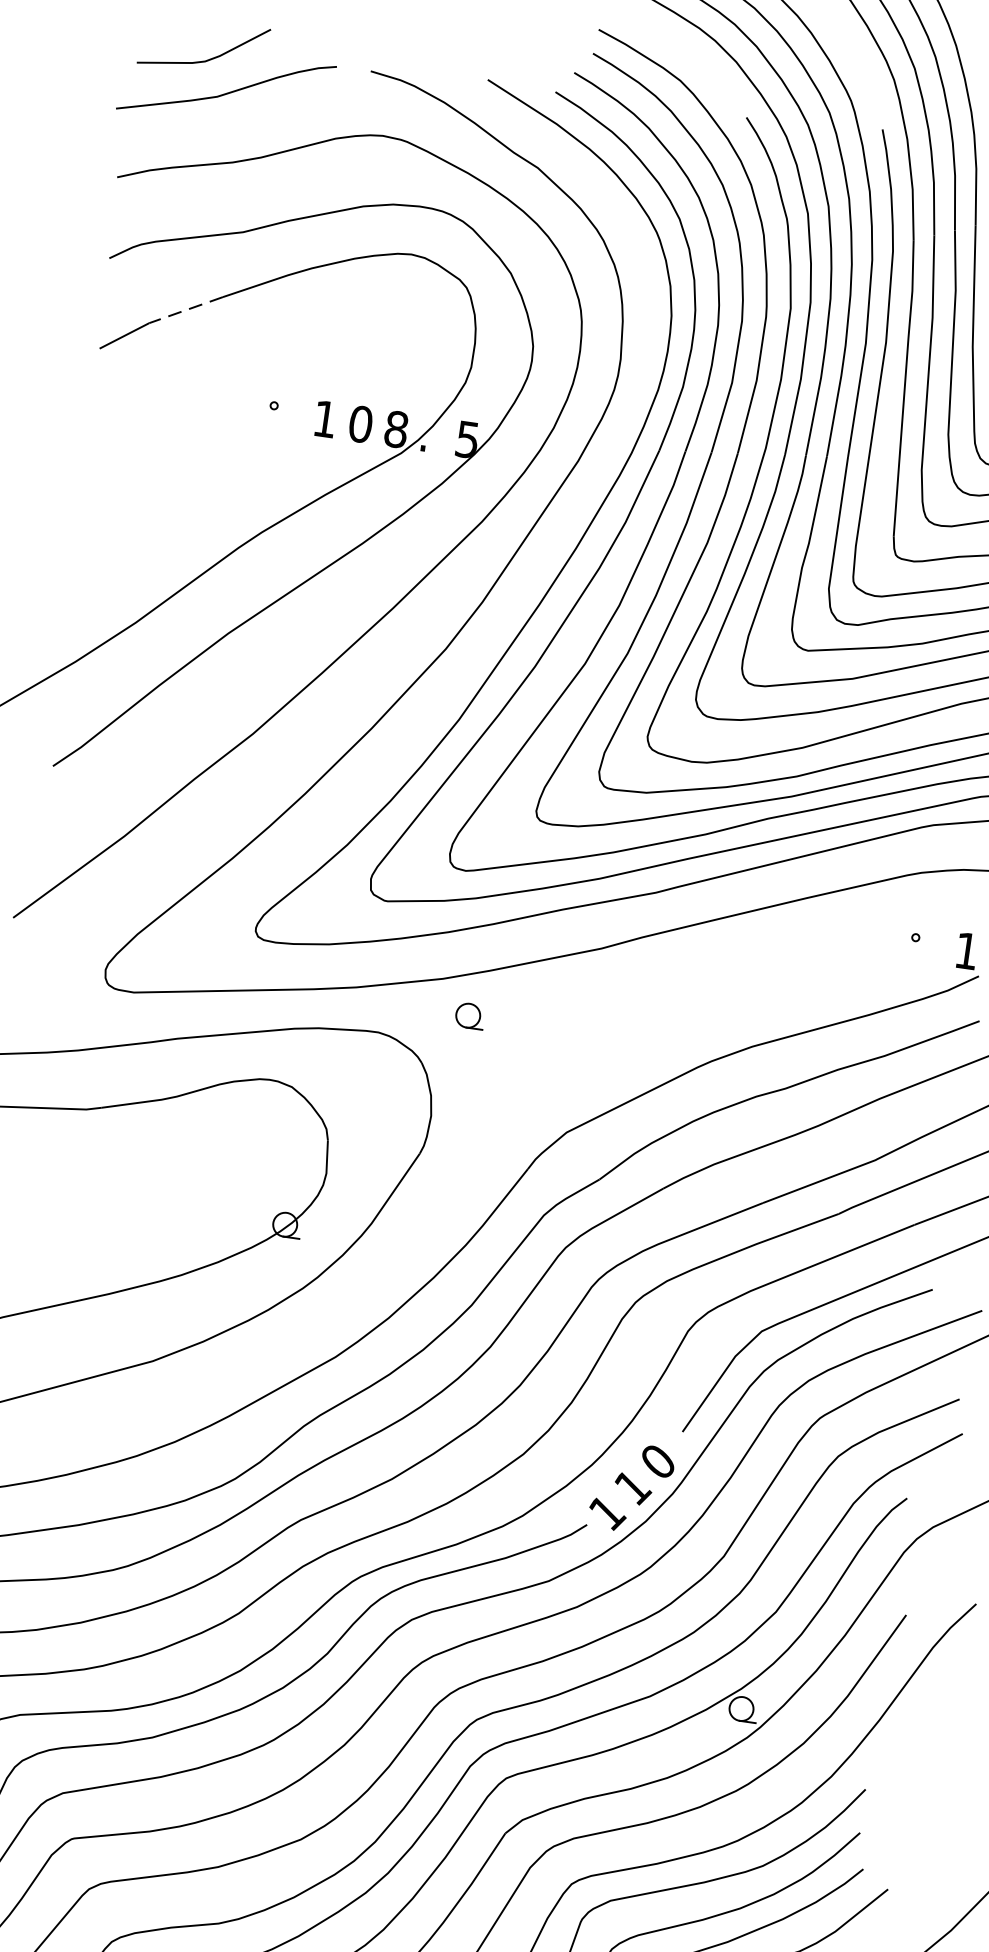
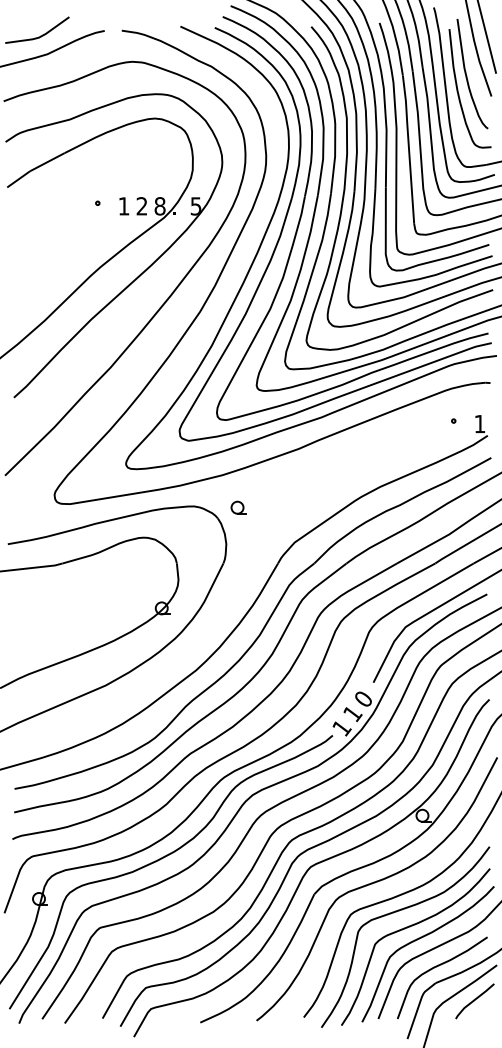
line: (186, 310) -> (47, 162), dashed -> solid
text: (359, 424) -> (141, 206), 0 -> 2
part: (470, 1015) -> (238, 507), moved

